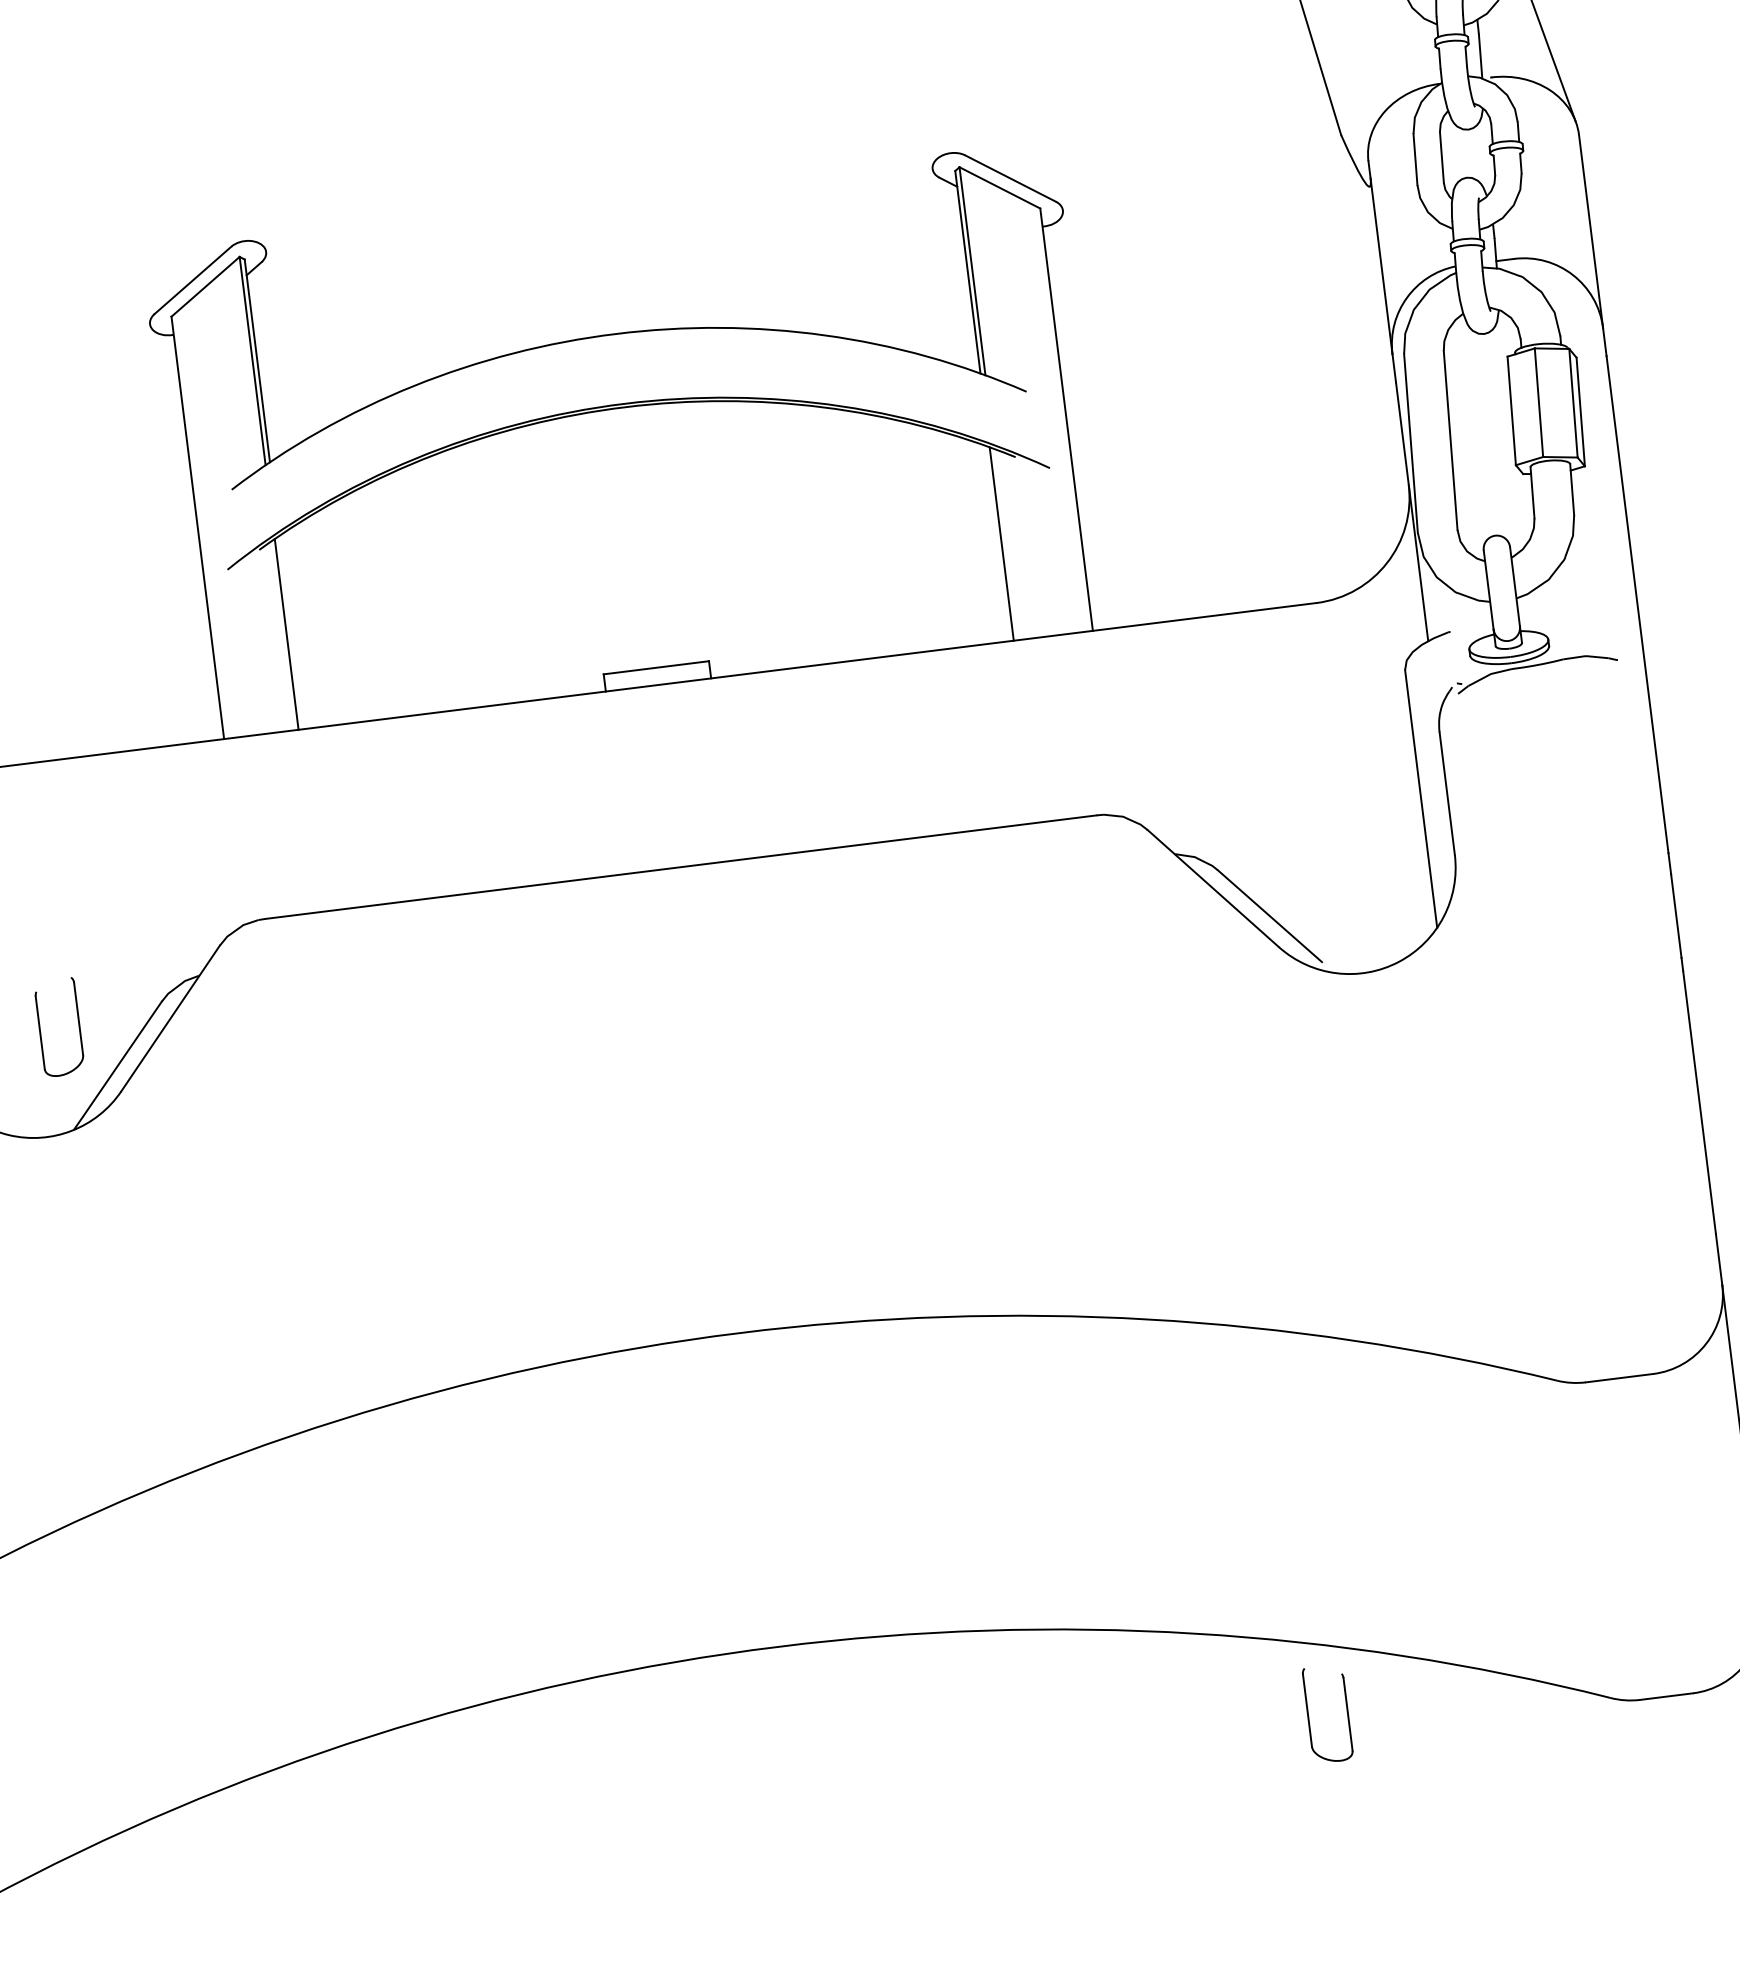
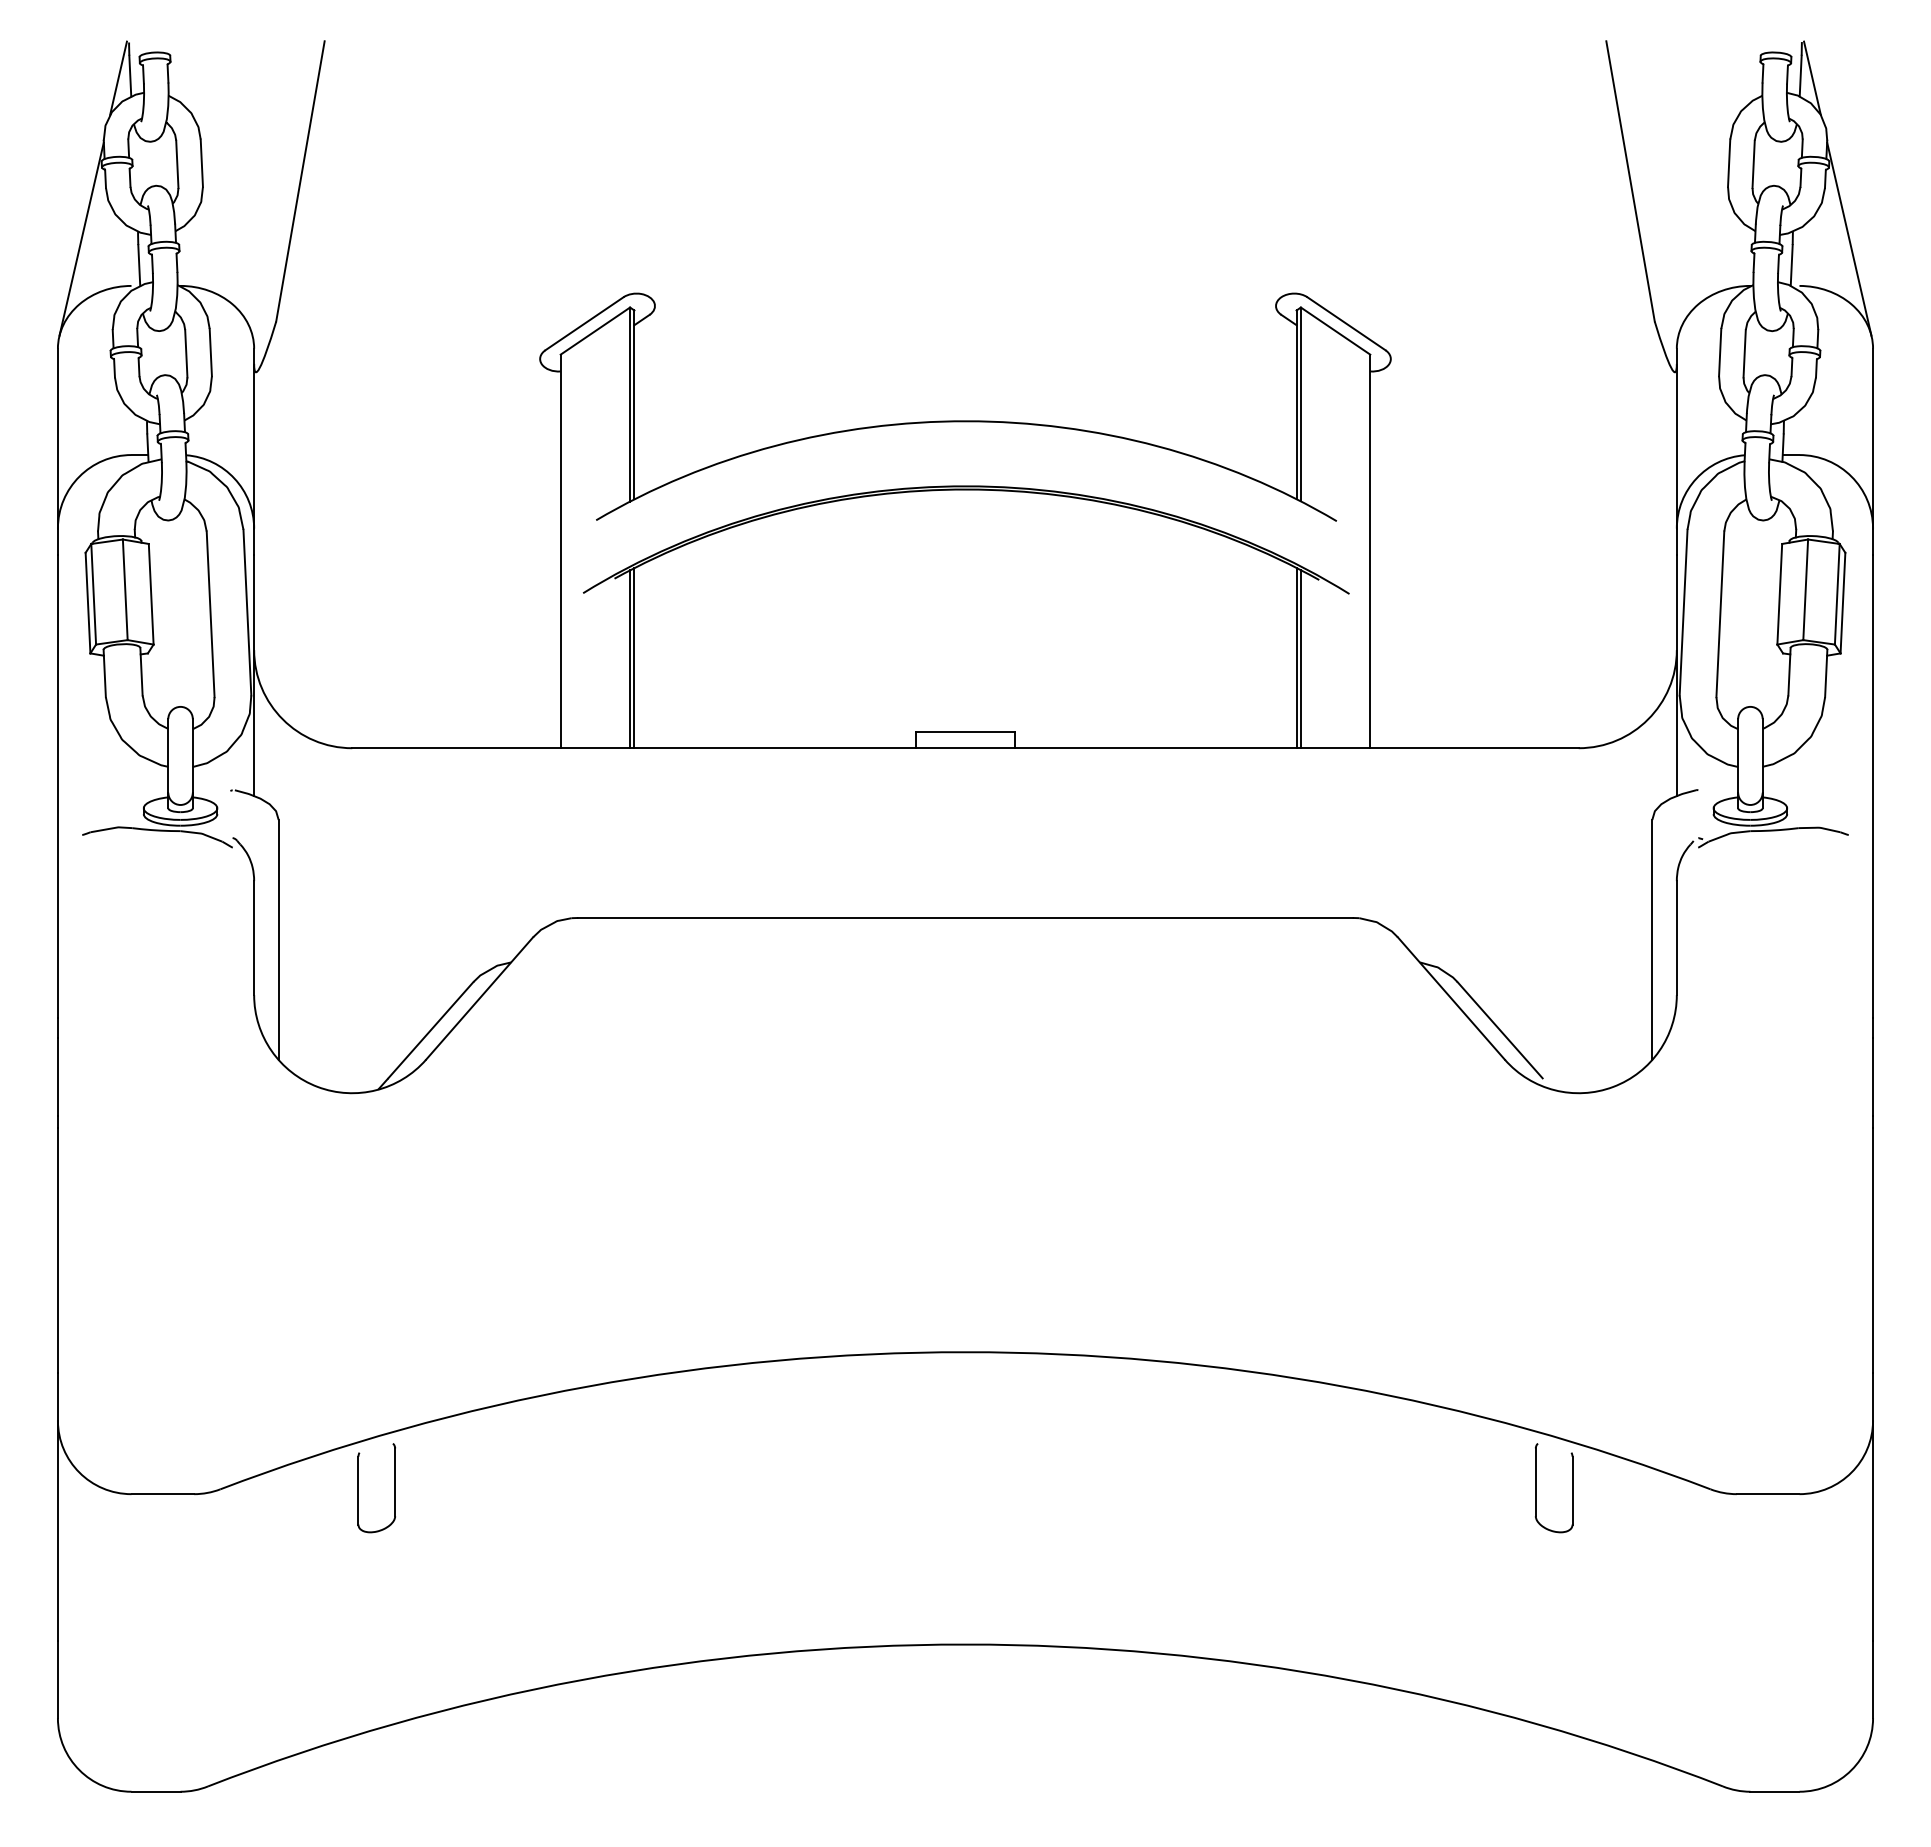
line: (1006, 545) -> (1300, 659), added
line: (291, 632) -> (634, 658), added
part: (40, 1030) -> (358, 1488), moved
part: (1309, 1716) -> (1536, 1488), moved

